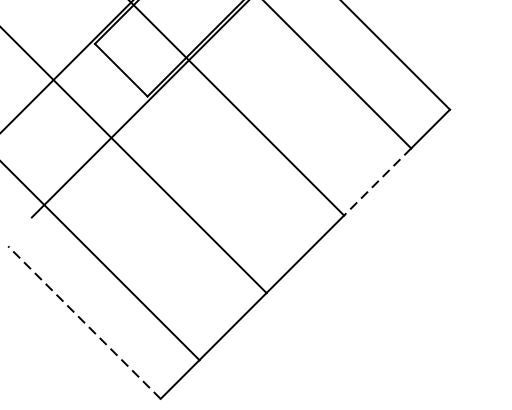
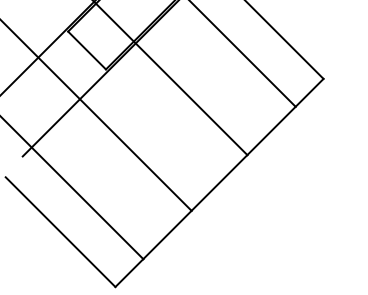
line: (377, 182) -> (271, 131), dashed -> solid
line: (84, 323) -> (60, 232), dashed -> solid

